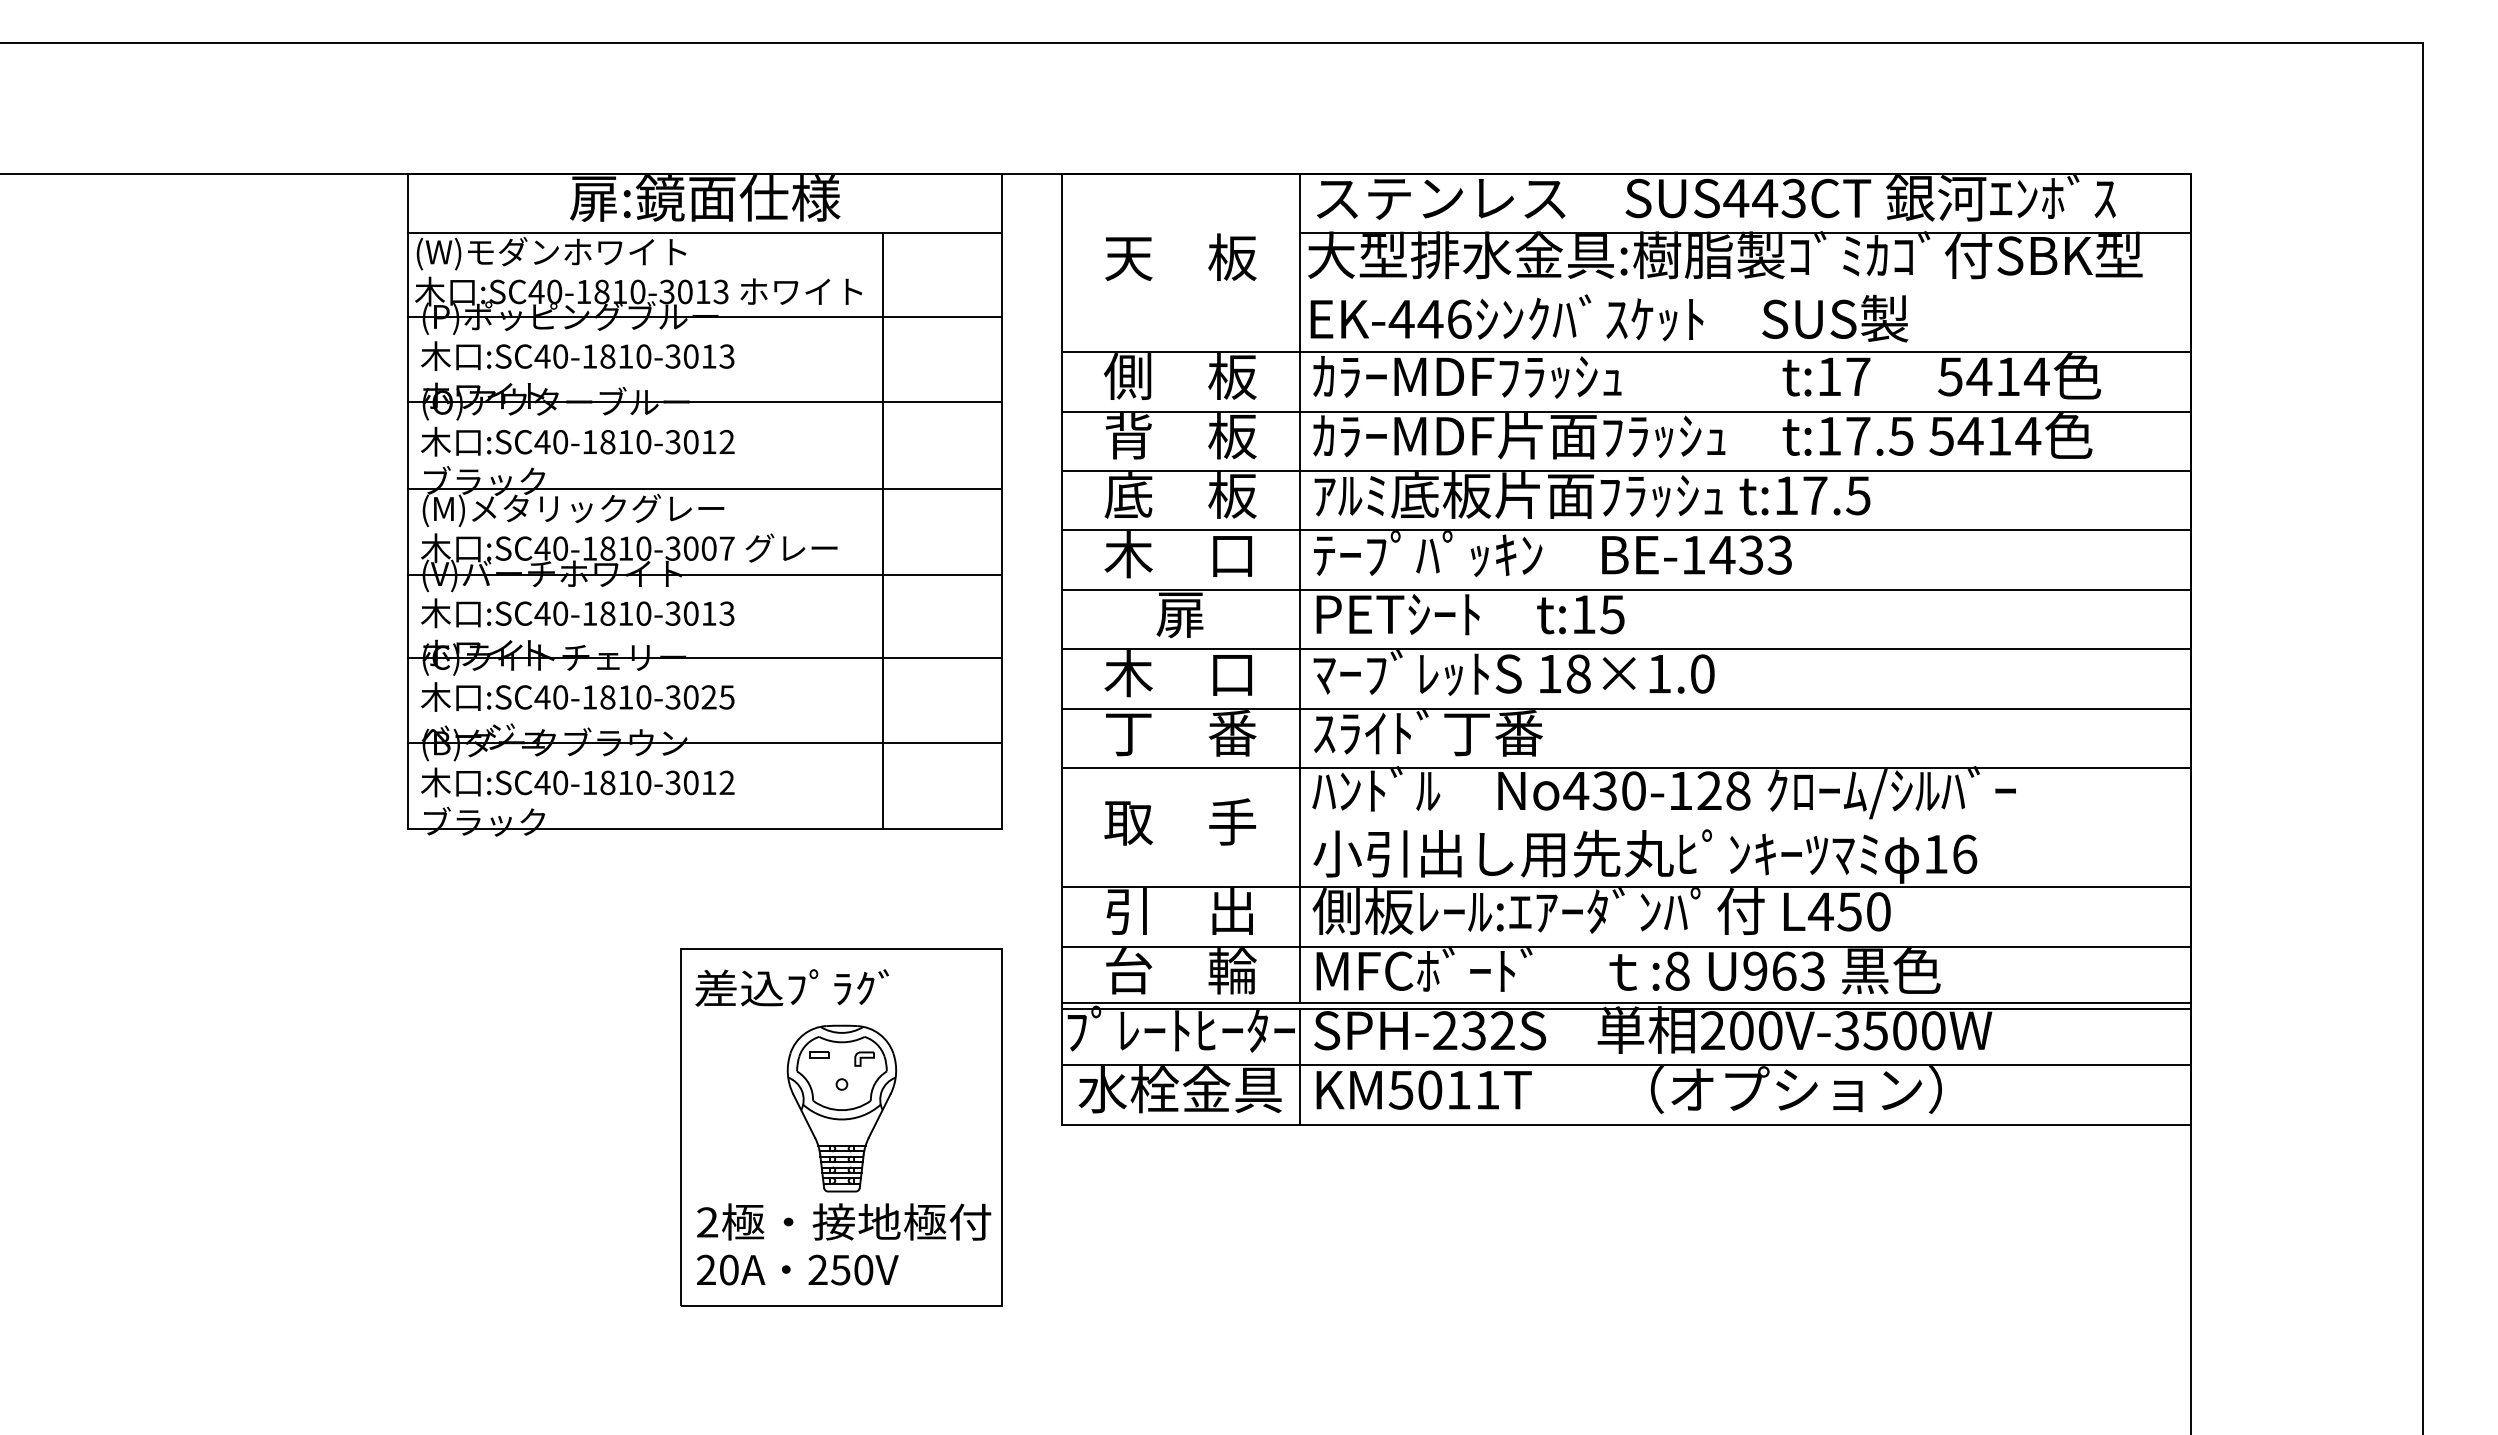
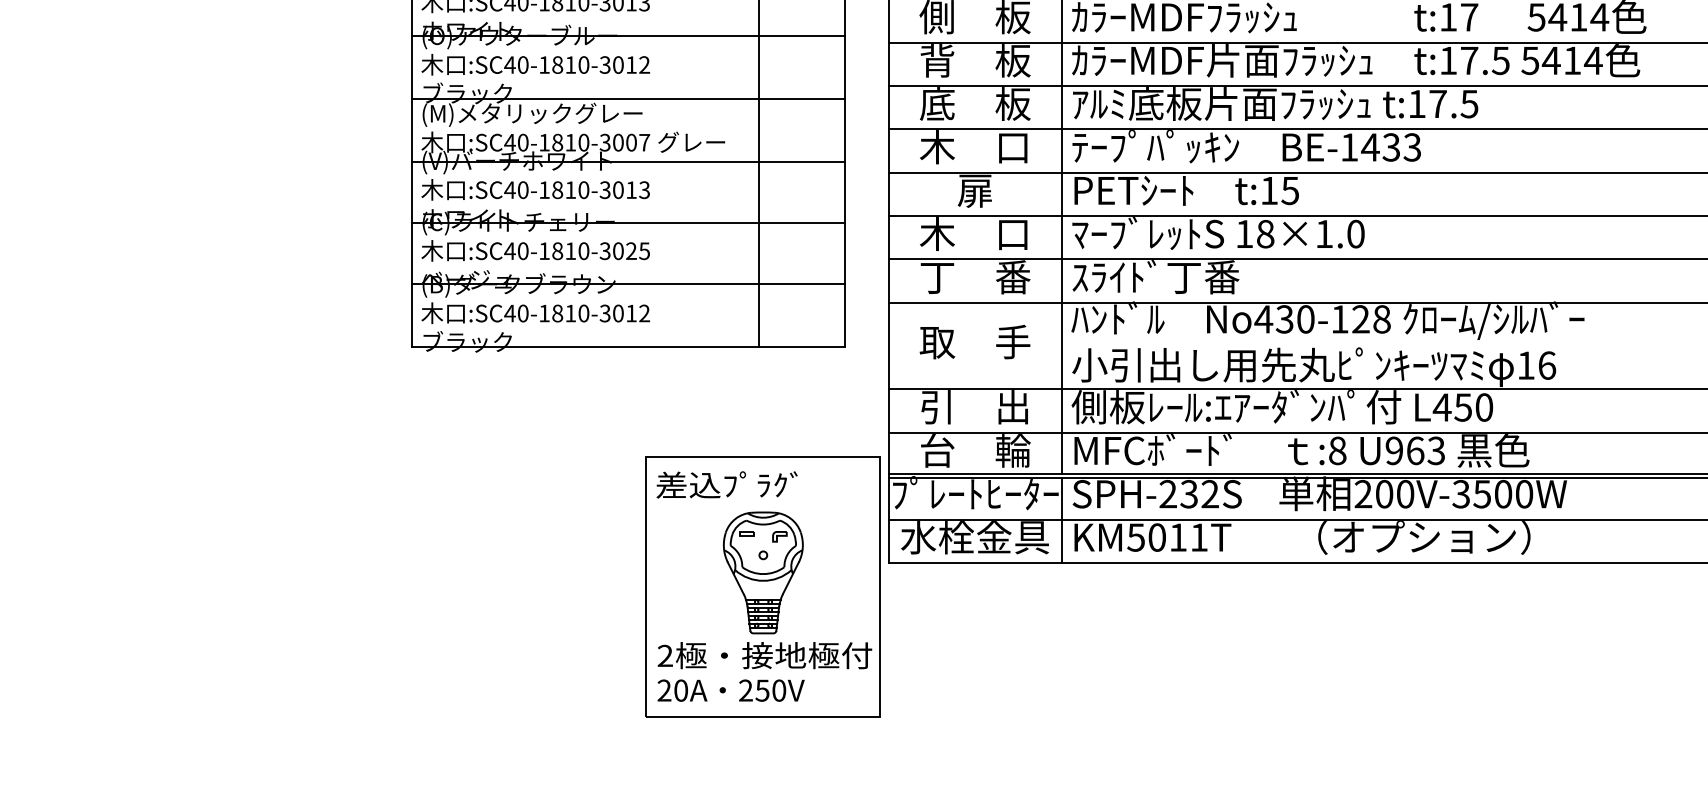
part: (841, 1127) -> (763, 586), moved

